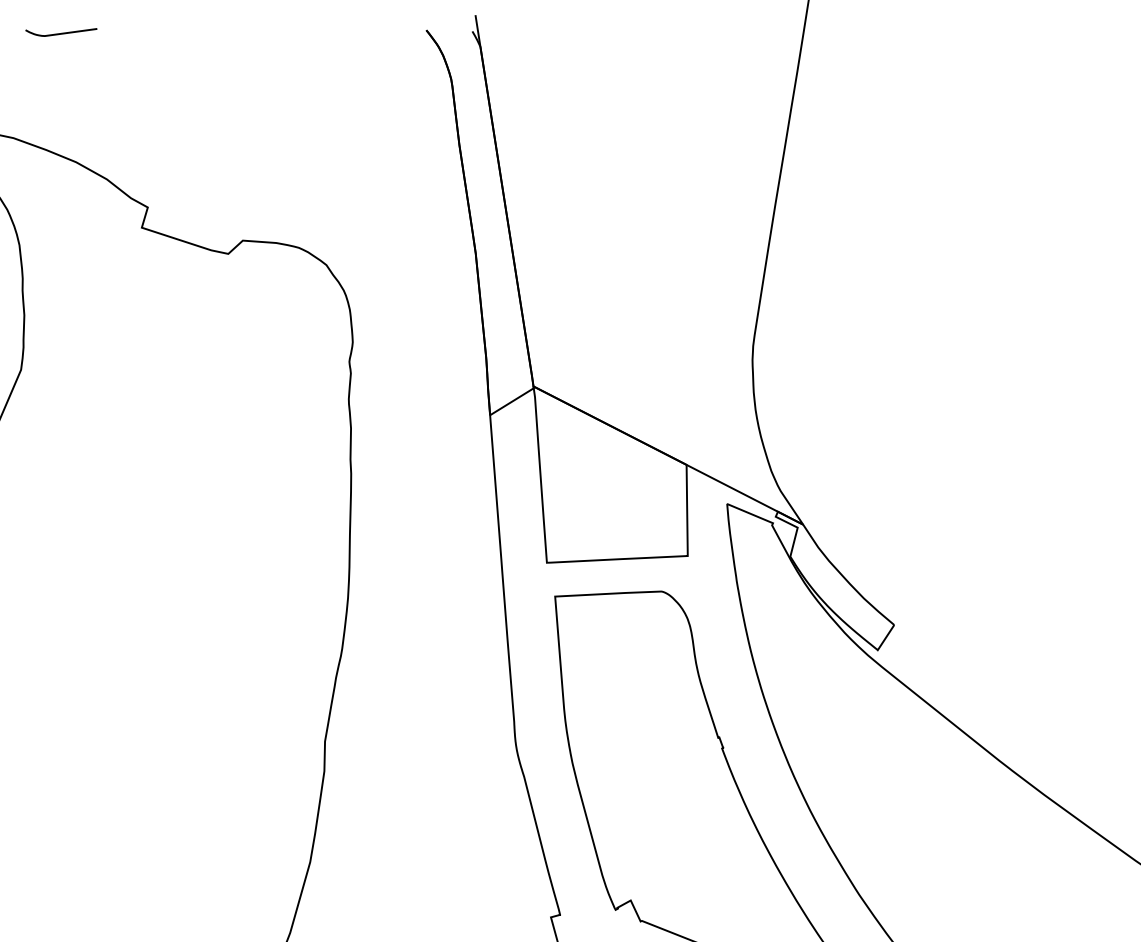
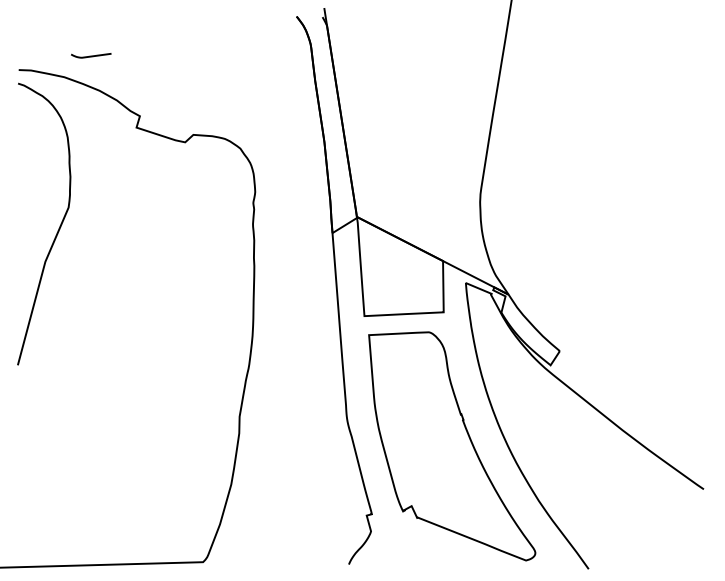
curve: (61, 31) -> (91, 55), moved

